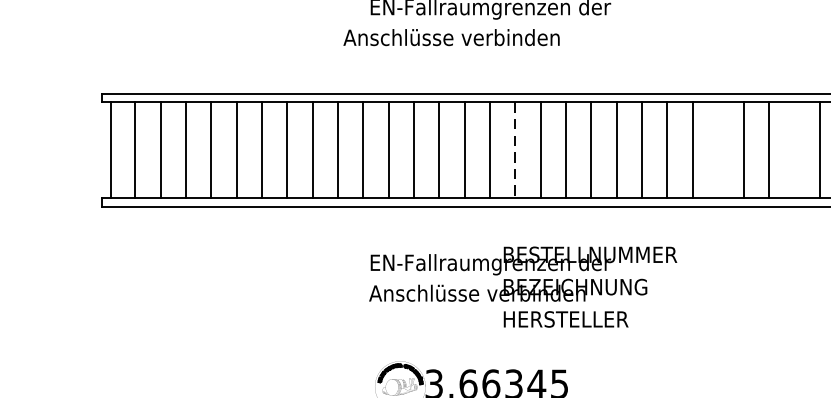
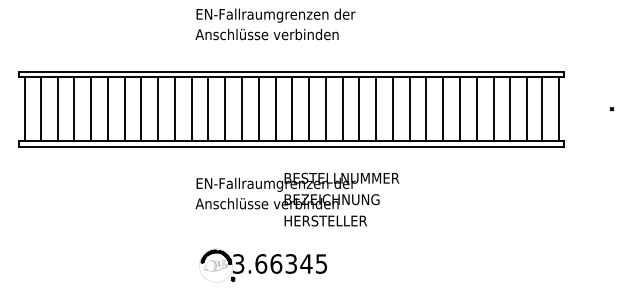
text: (450, 37) -> (266, 34), moved
line: (718, 149) -> (426, 108), added
line: (793, 149) -> (476, 108), added
line: (515, 150) -> (292, 109), dashed -> solid

